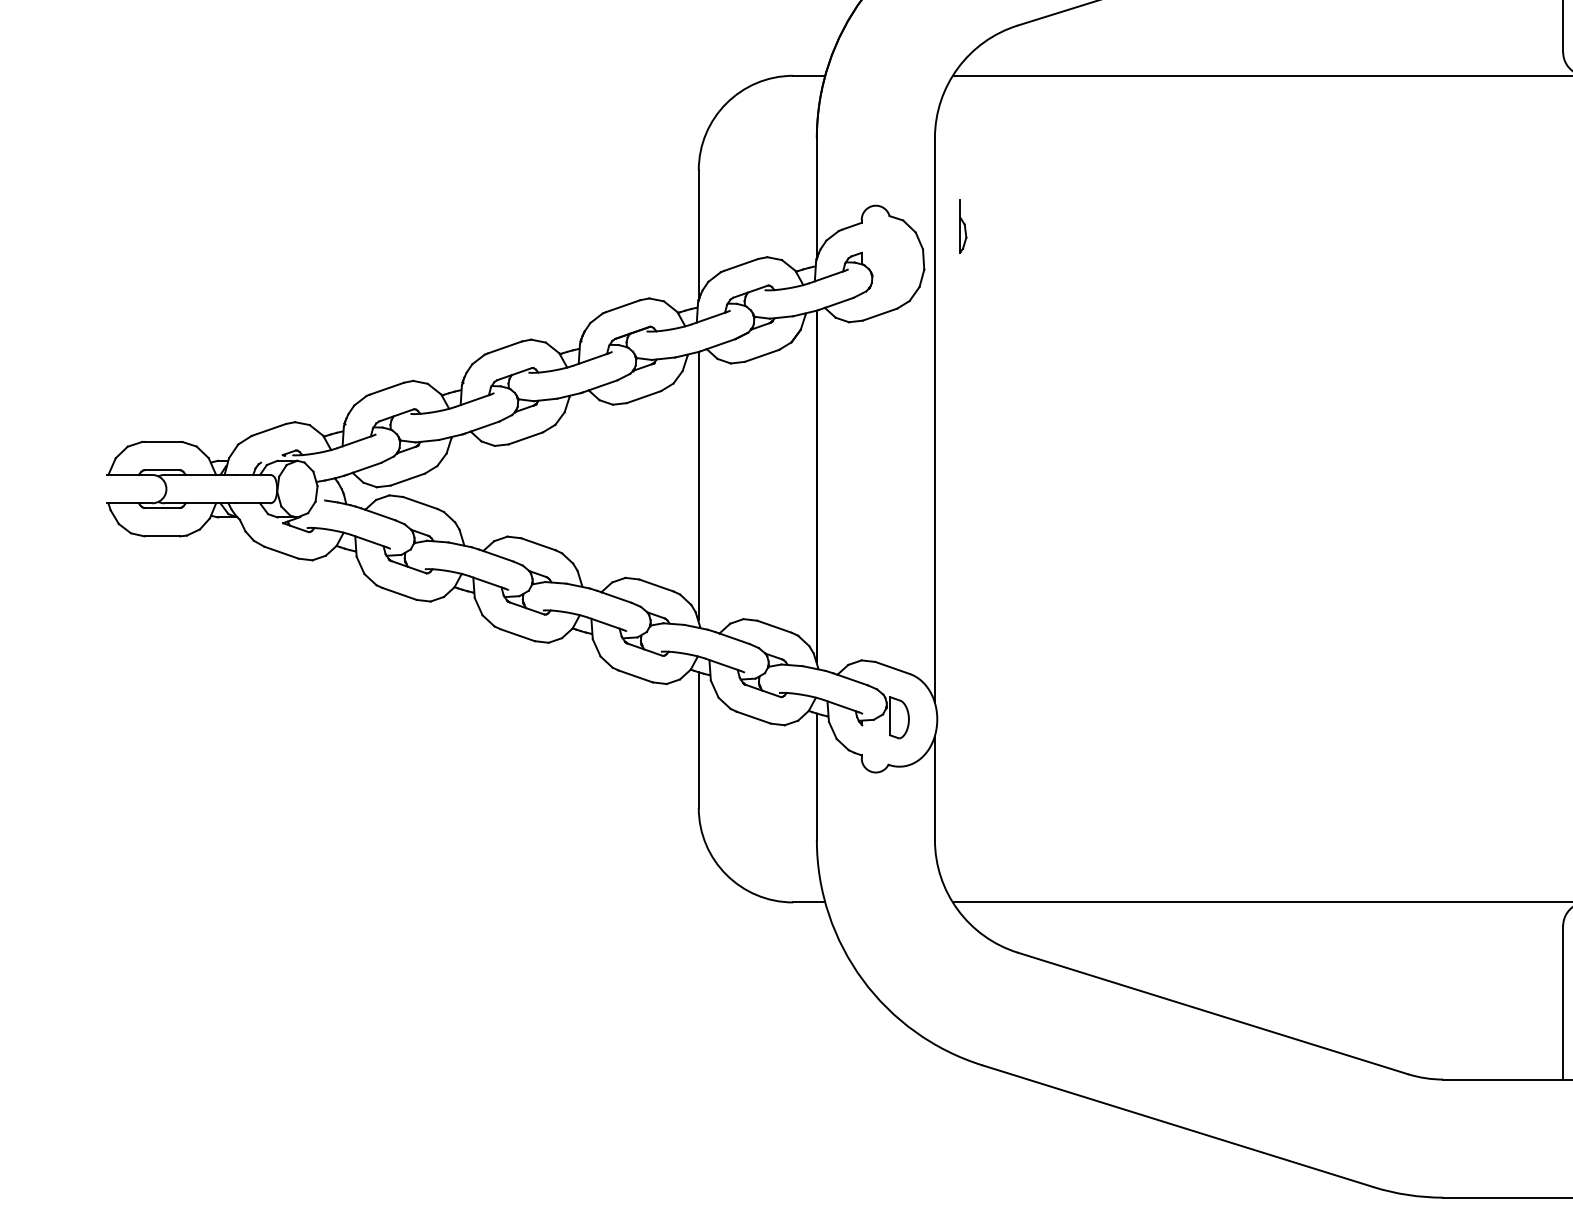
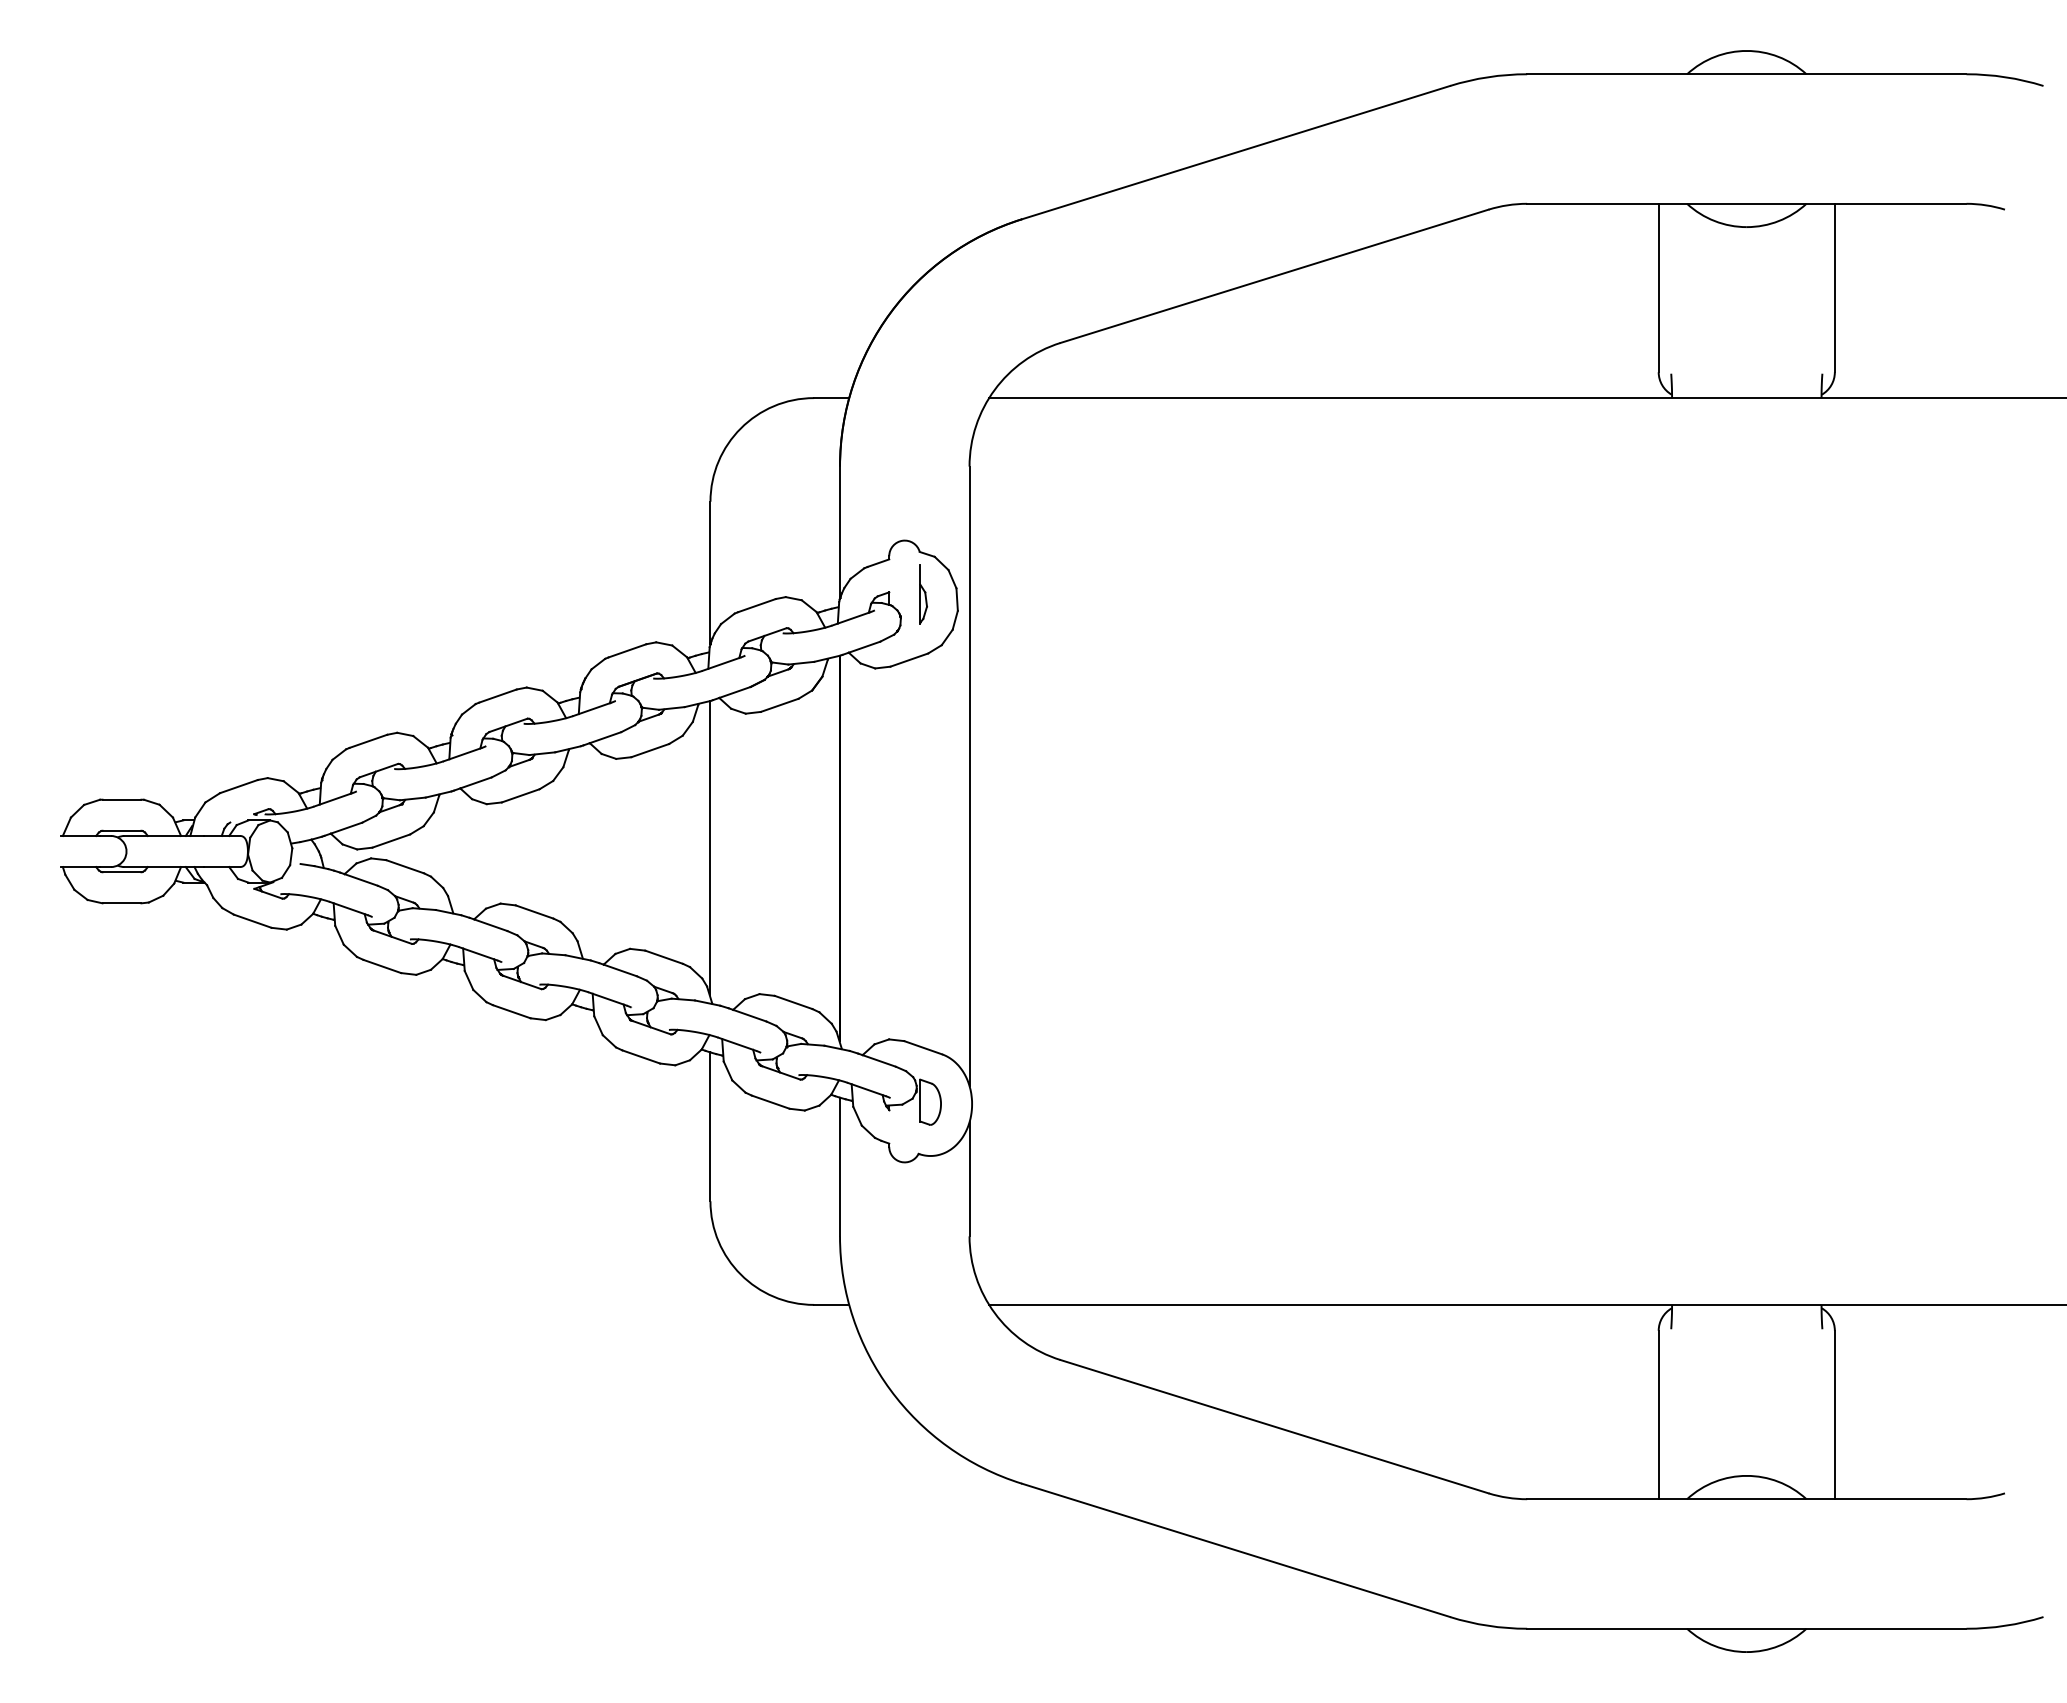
part: (963, 226) -> (923, 594), moved

